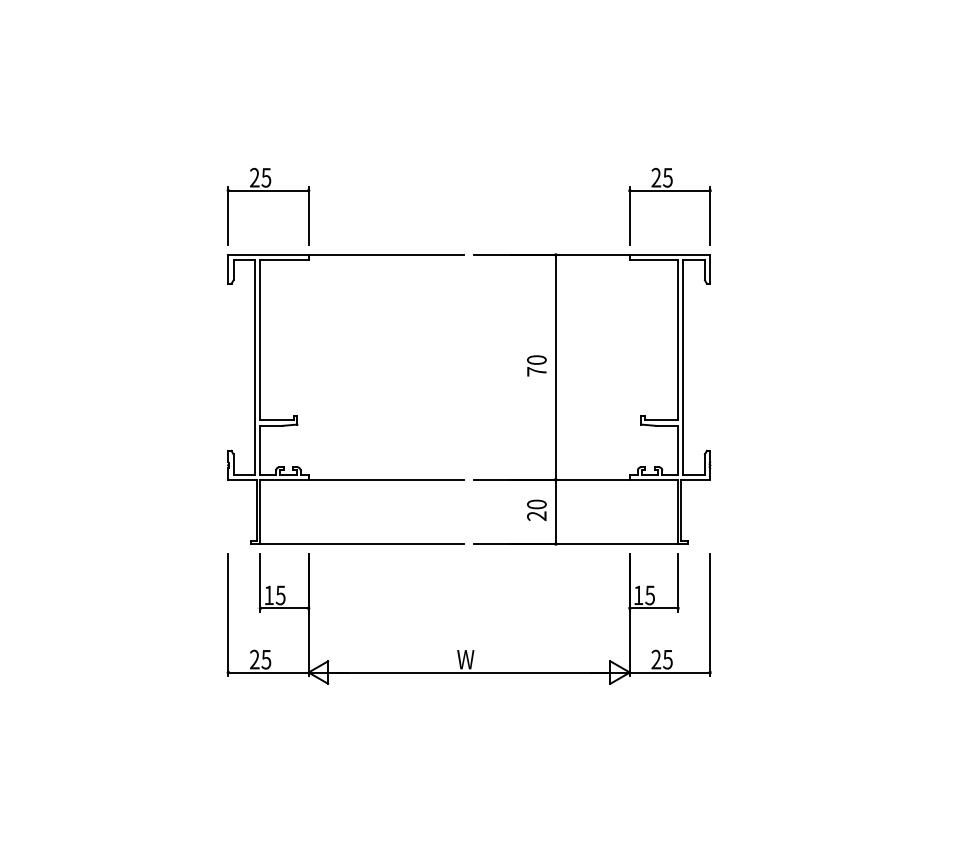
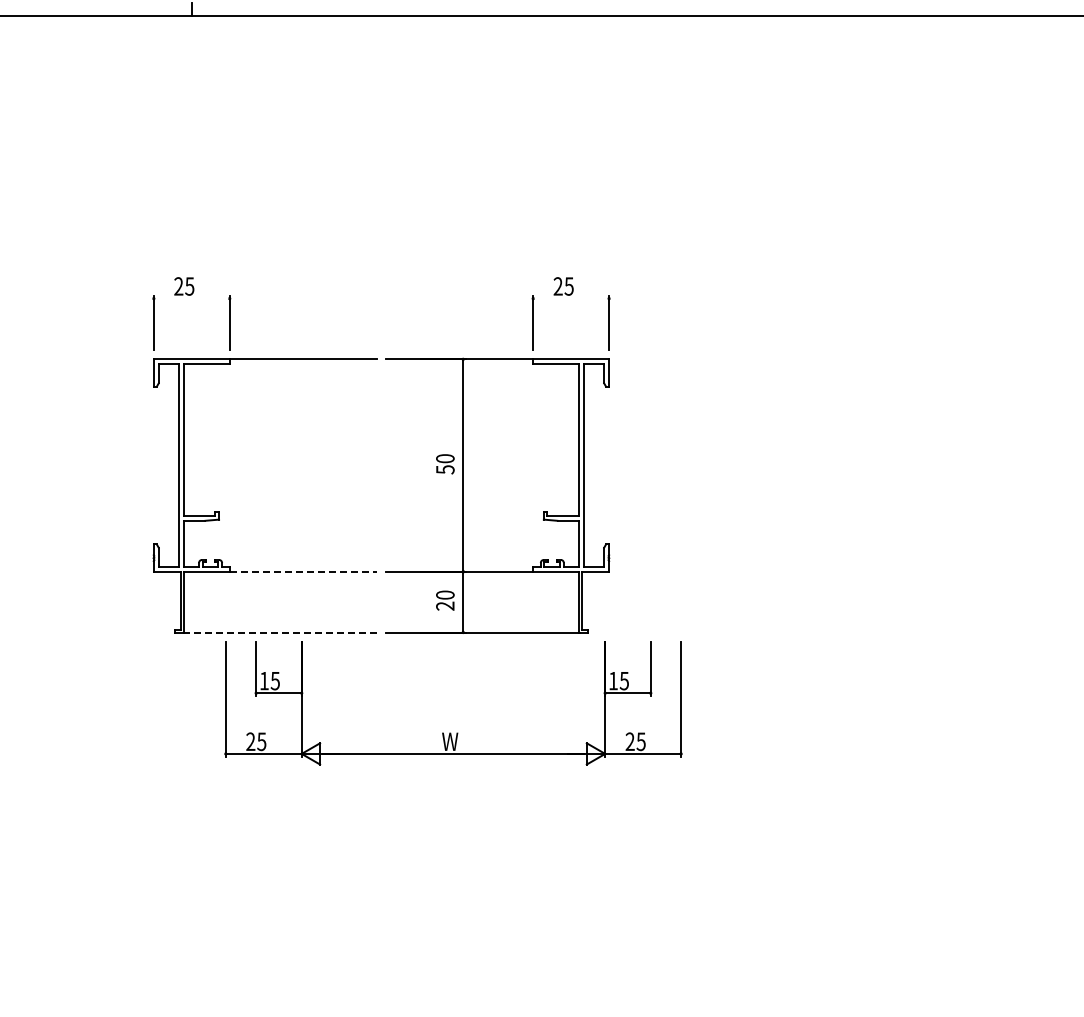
line: (268, 190) -> (191, 298), removed
line: (670, 190) -> (571, 298), removed
text: (537, 371) -> (445, 469), 70 -> 50
line: (386, 479) -> (303, 571), solid -> dashed
line: (362, 544) -> (280, 632), solid -> dashed
part: (466, 649) -> (450, 732), moved

